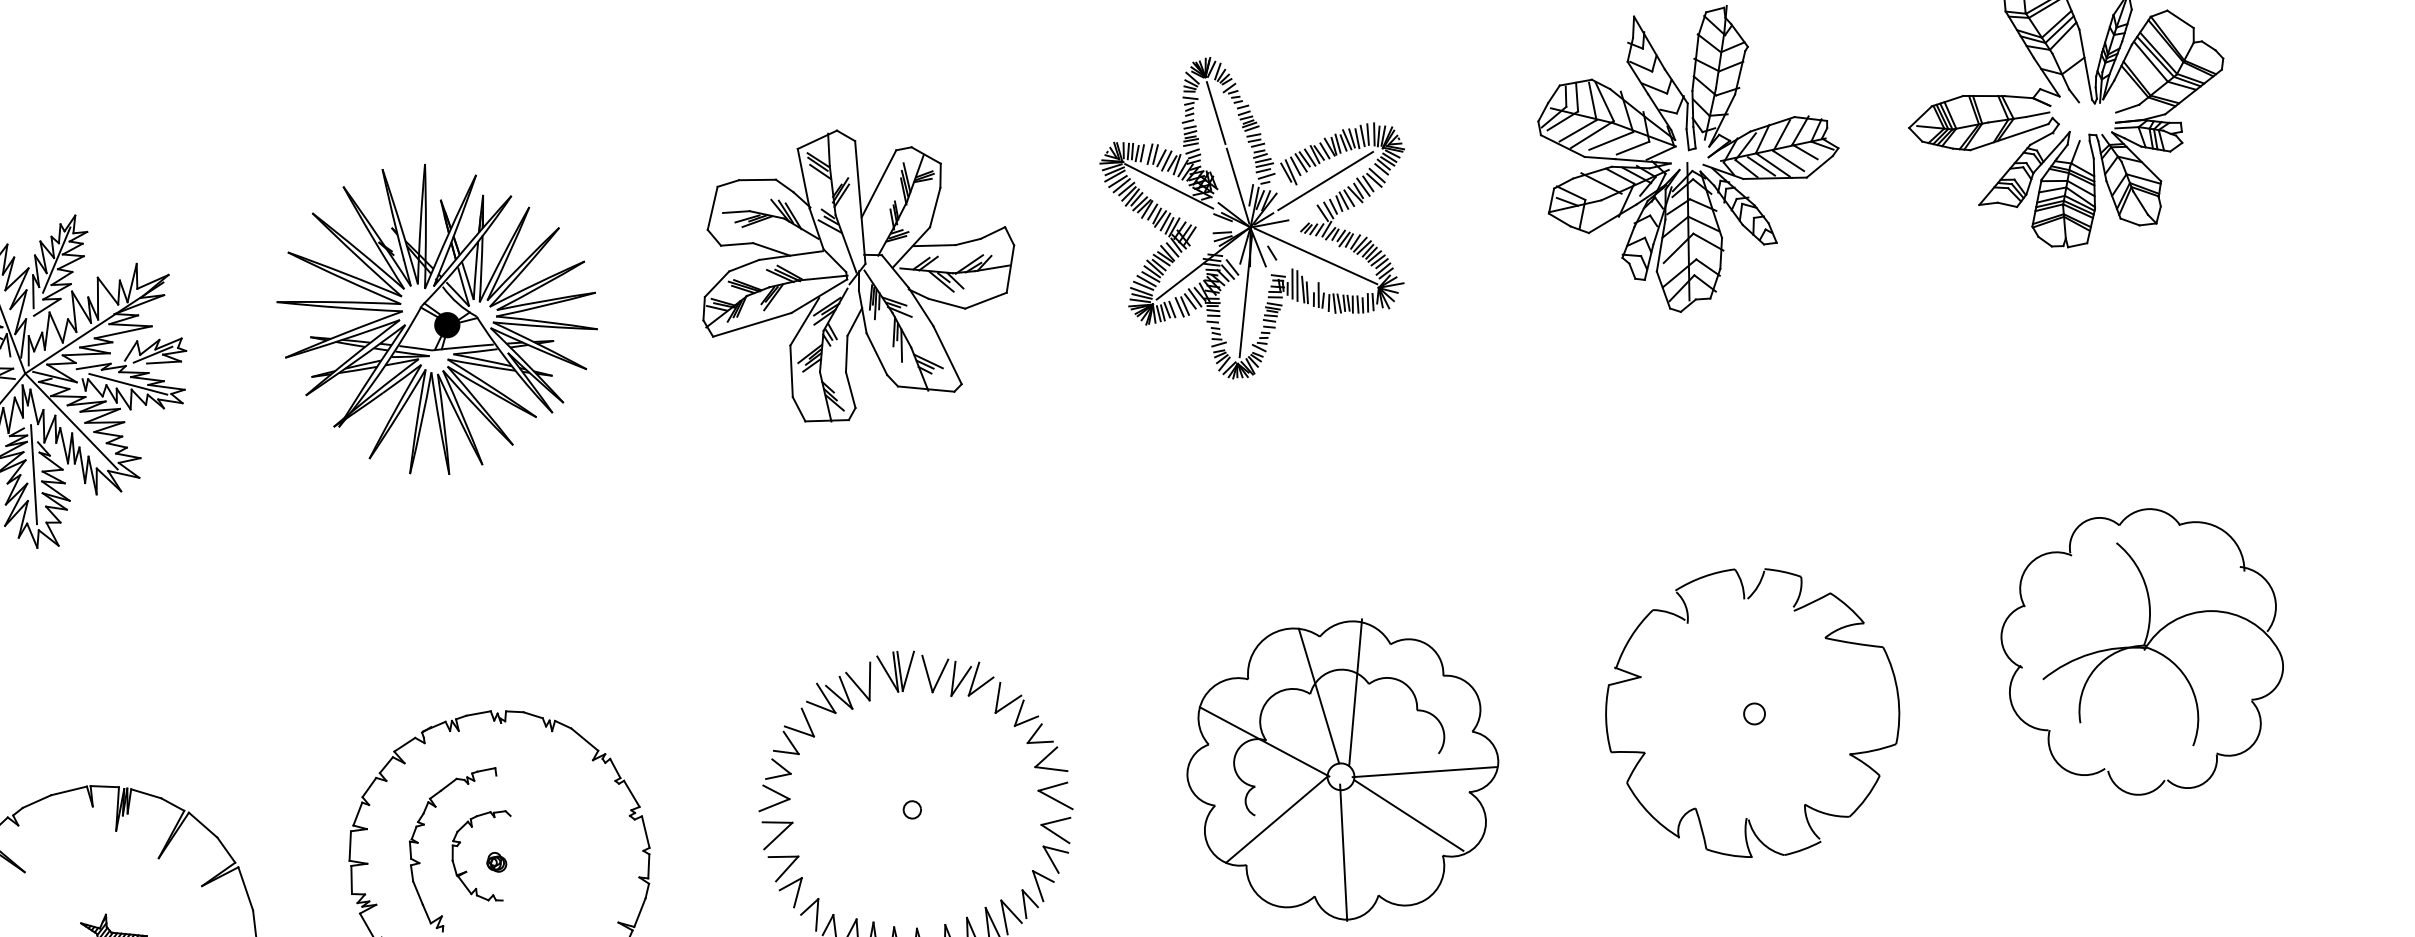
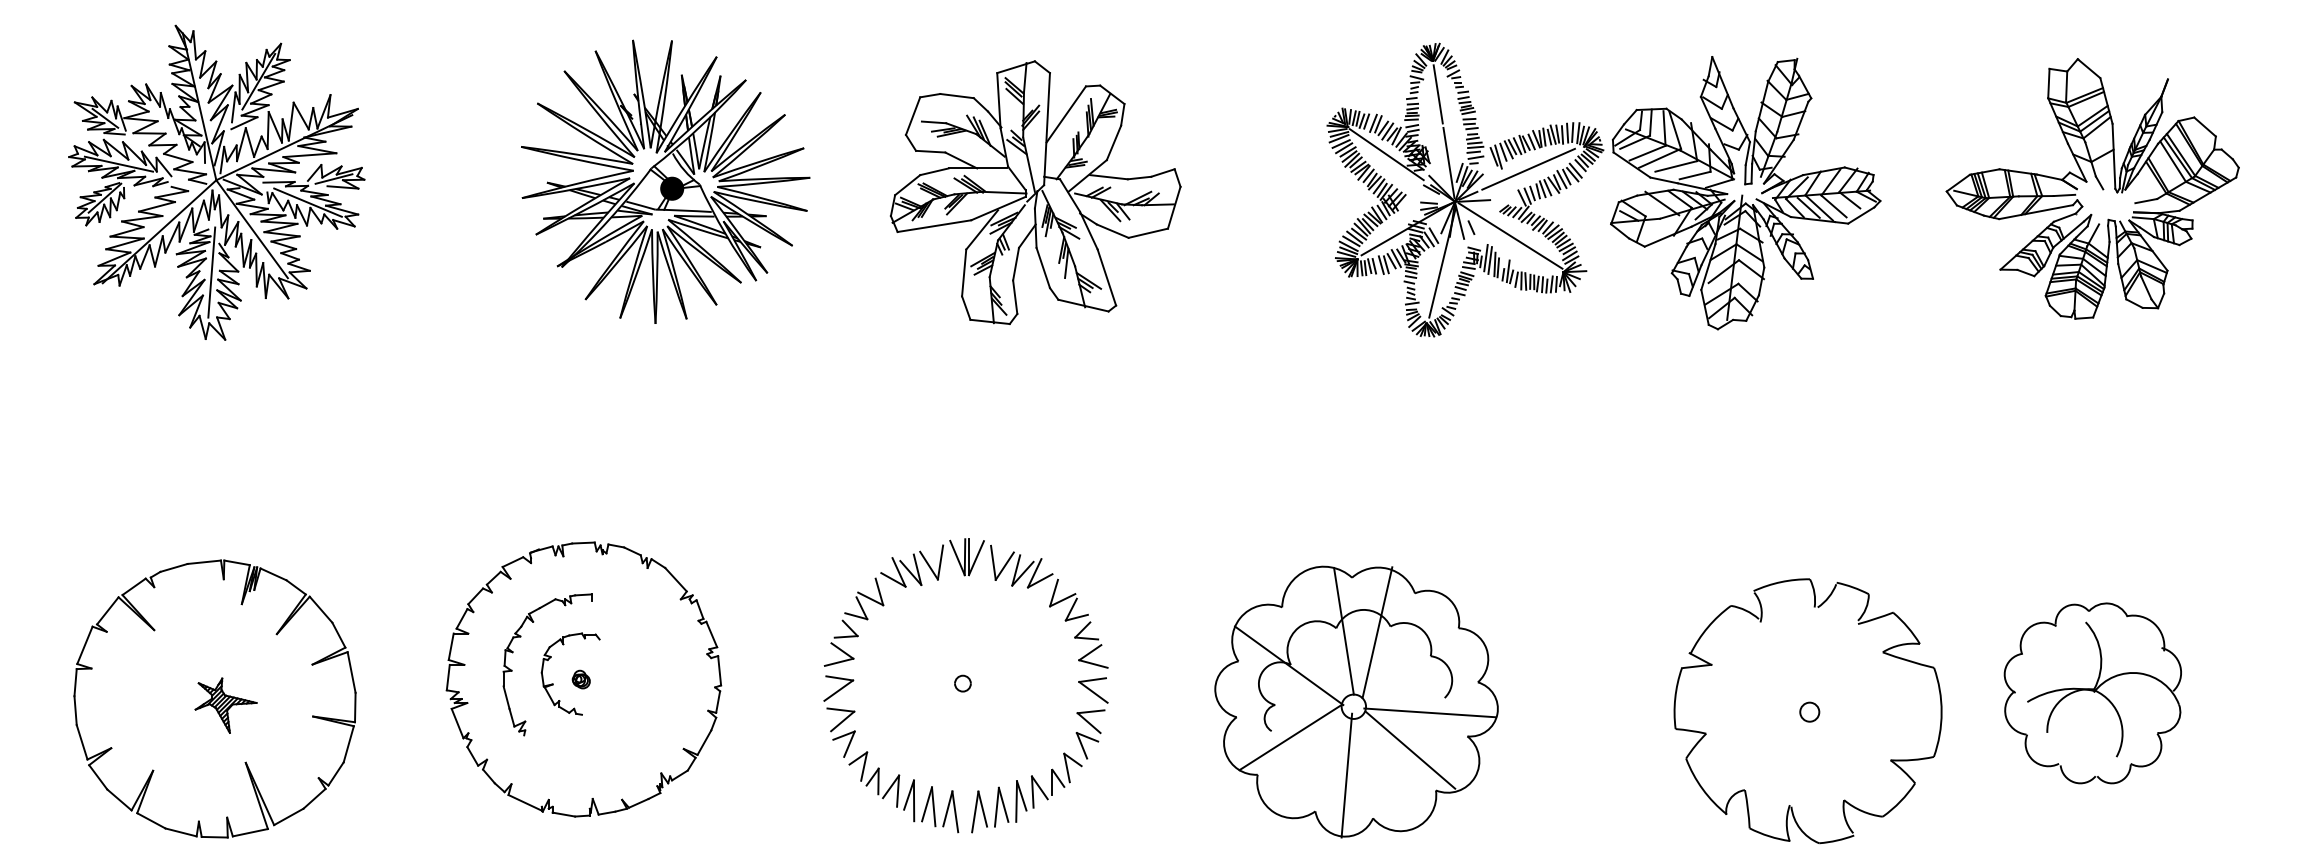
part: (1259, 212) -> (1465, 189), moved
part: (857, 273) -> (1035, 192), moved
part: (438, 318) -> (665, 181), moved
part: (2142, 652) -> (2092, 693), size x0.7
part: (1751, 713) -> (1807, 711), moved

